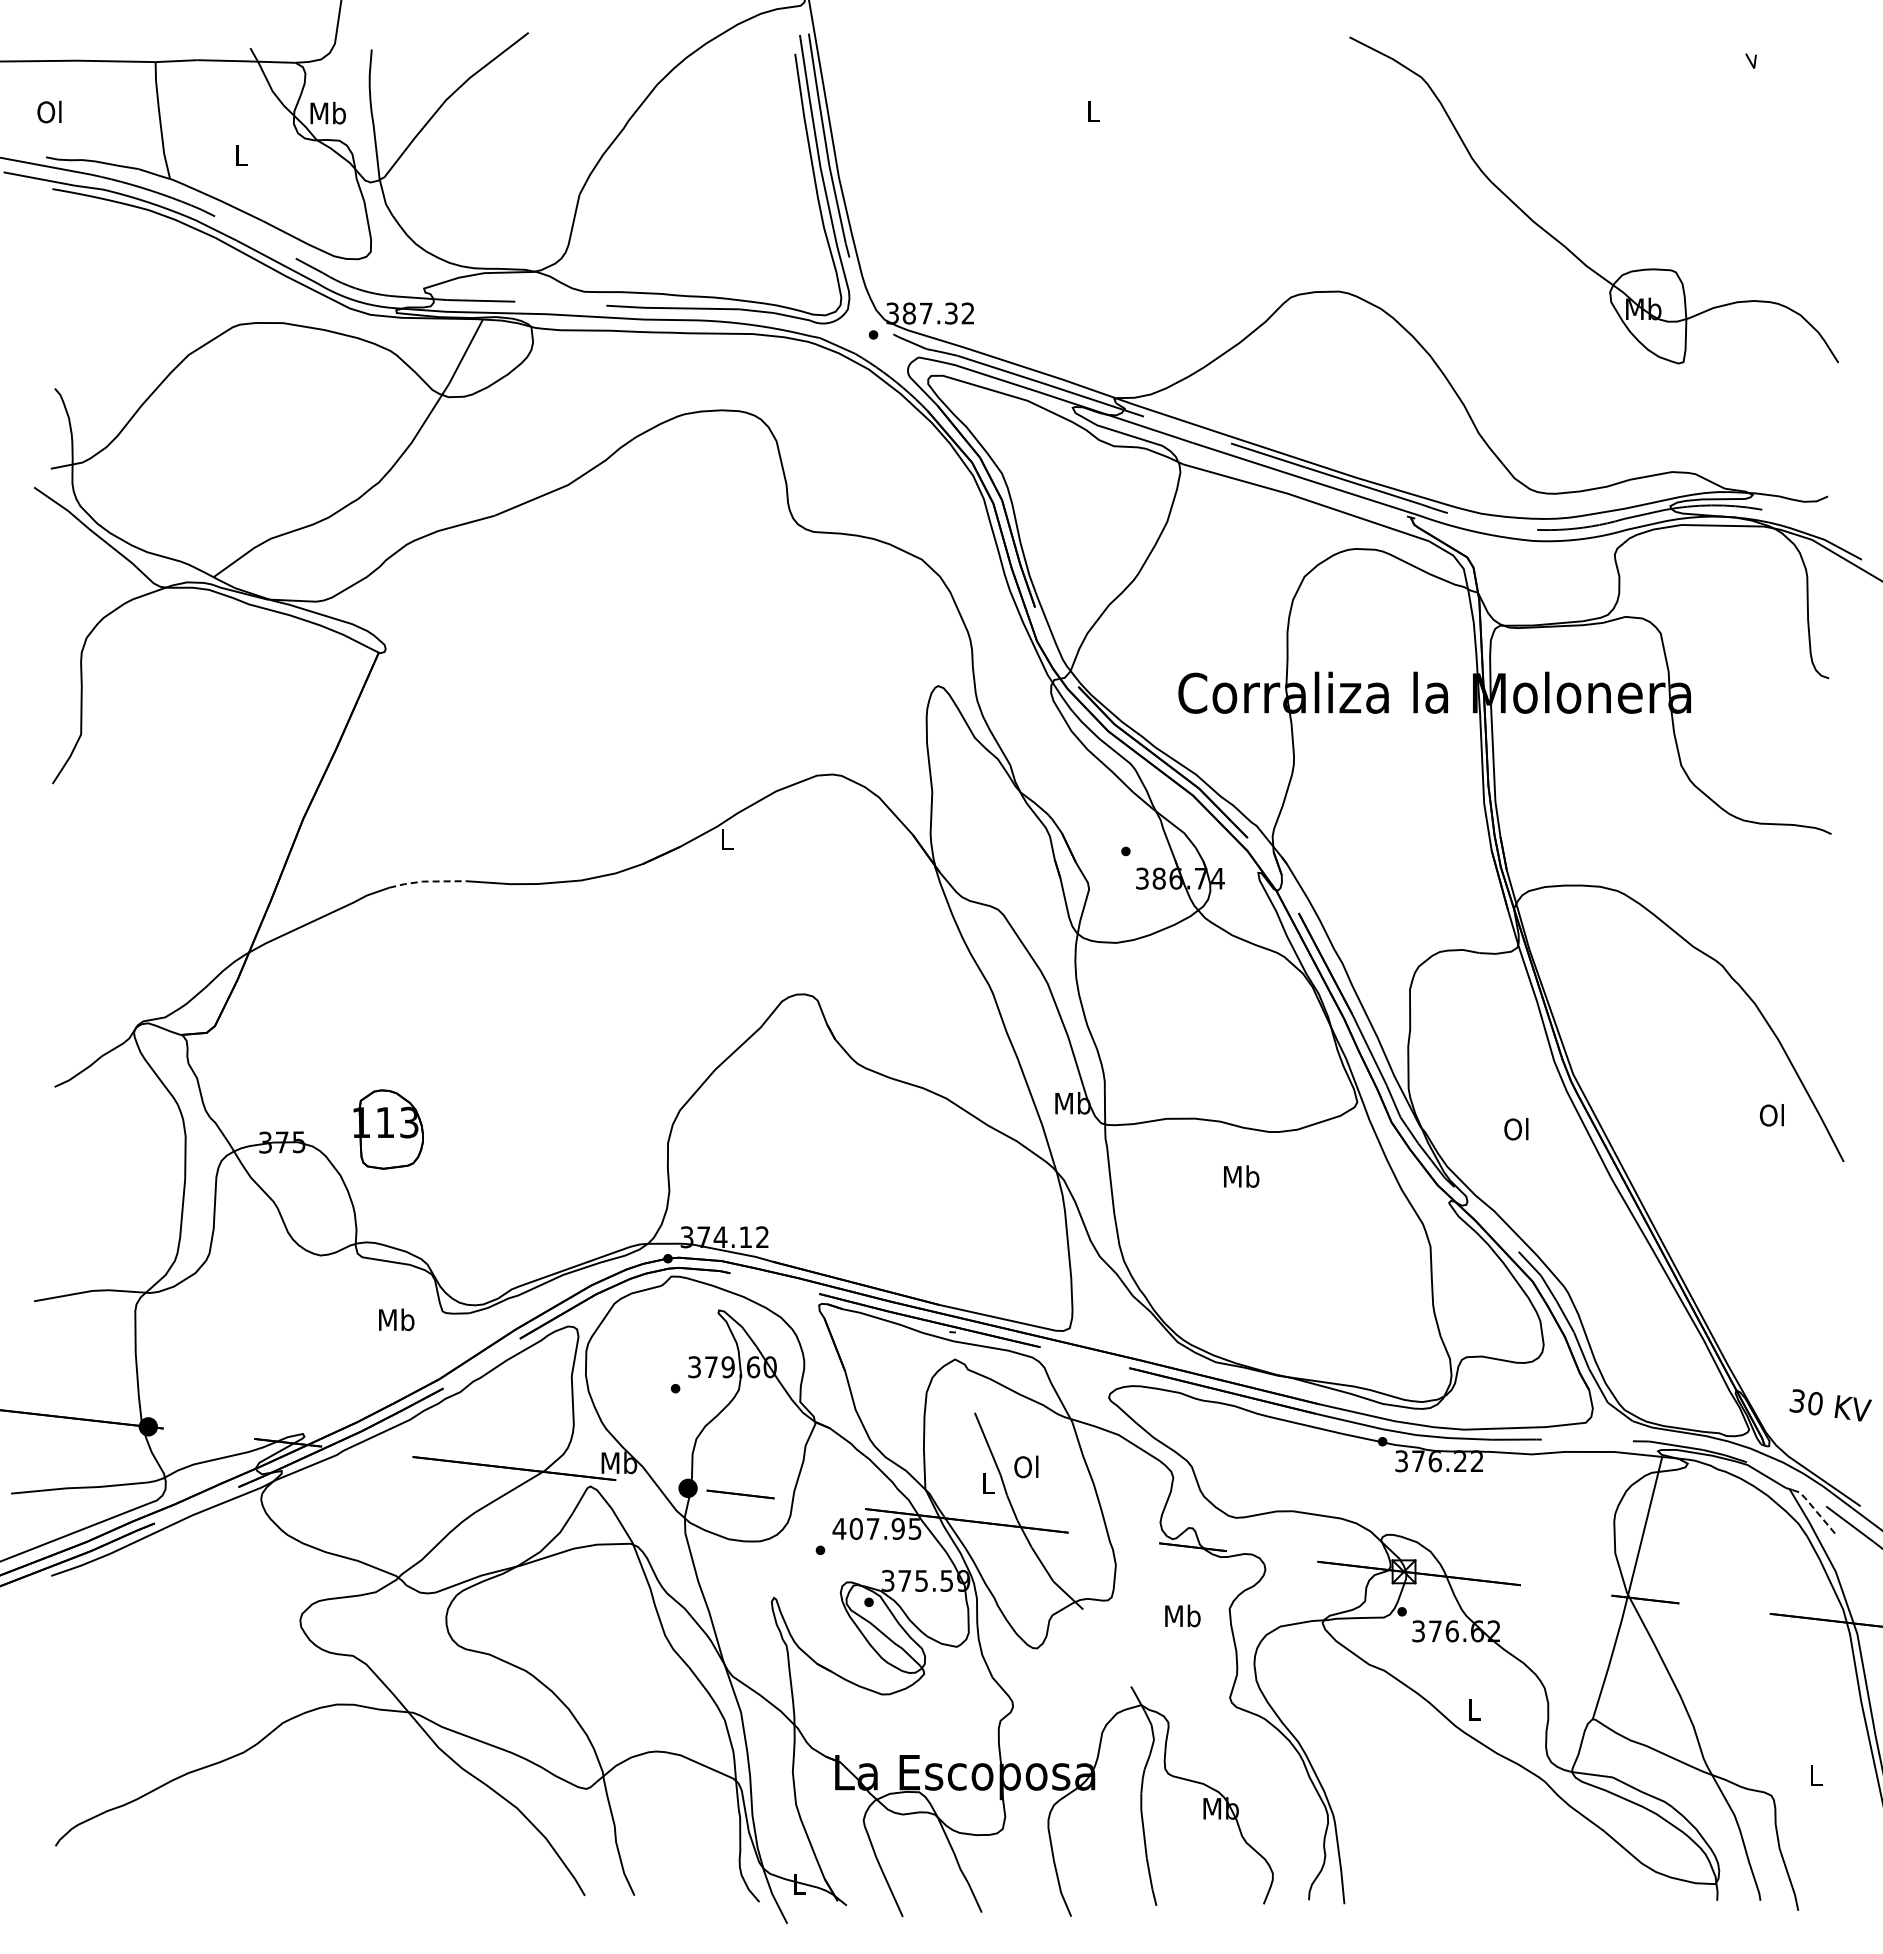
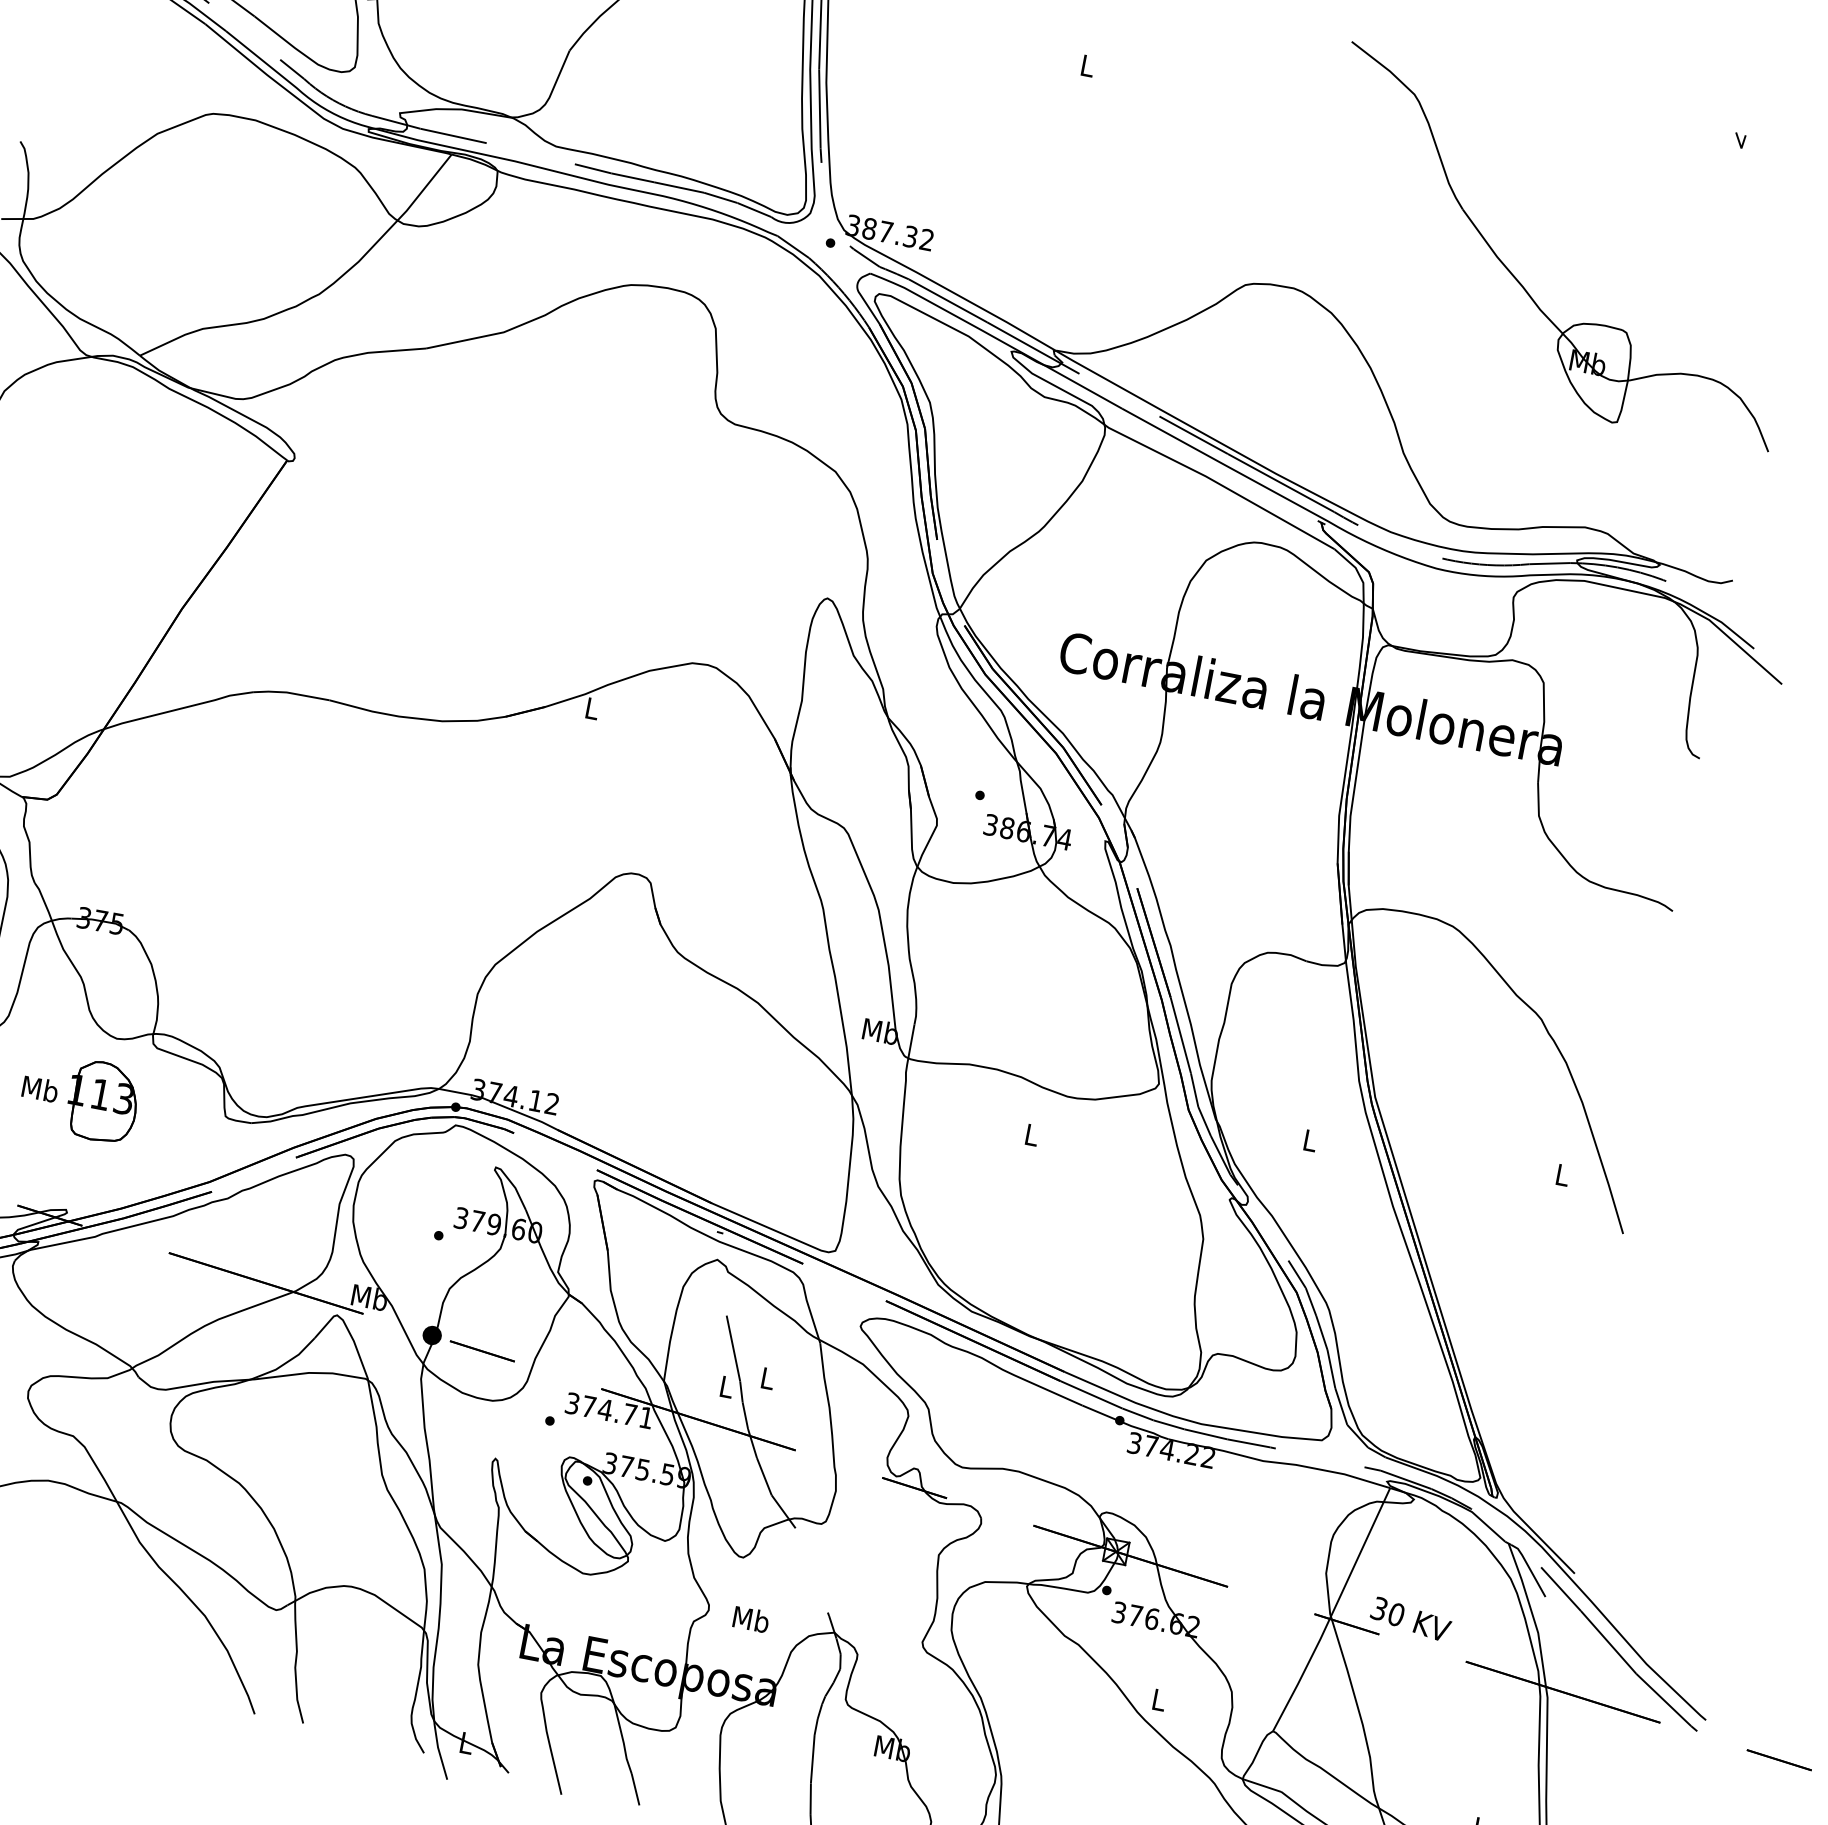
line: (426, 881) -> (290, 693), dashed -> solid
text: (1771, 1115) -> (1561, 1174), Ol -> L
text: (1516, 1128) -> (1309, 1139), Ol -> L
part: (388, 1129) -> (102, 1101), moved
text: (1241, 1176) -> (1031, 1134), Mb -> L
text: (396, 1319) -> (40, 1088), moved
text: (1830, 1405) -> (1410, 1619), moved
text: (1435, 1461) -> (1167, 1449), 376.22 -> 374.22
text: (1026, 1466) -> (767, 1377), Ol -> L
line: (1815, 1510) -> (1529, 1569), dashed -> solid
text: (876, 1528) -> (608, 1410), 407.95 -> 374.71
text: (1182, 1615) -> (751, 1618), moved

